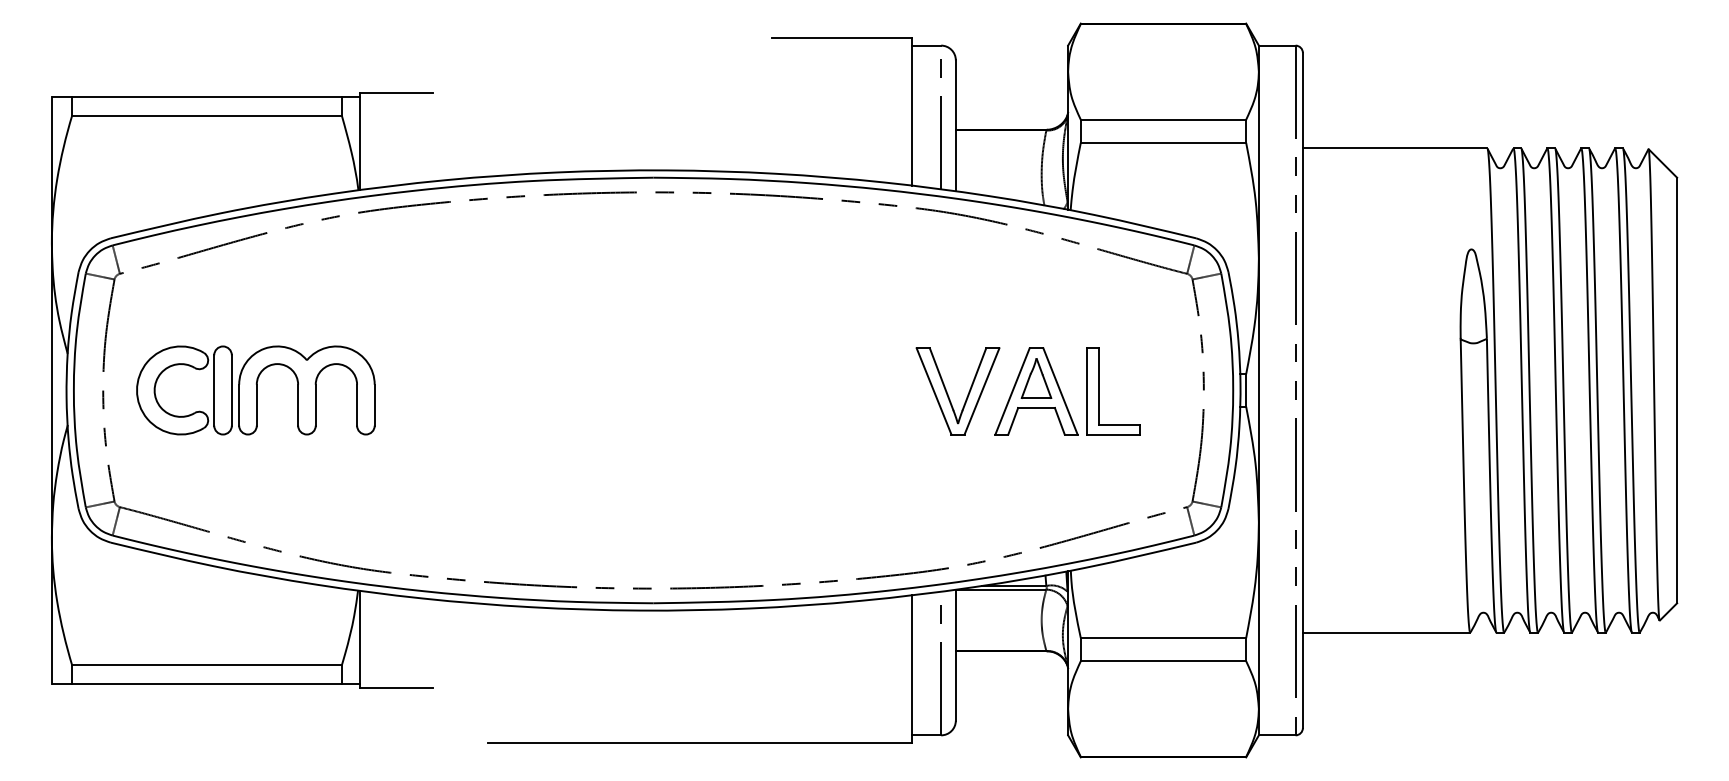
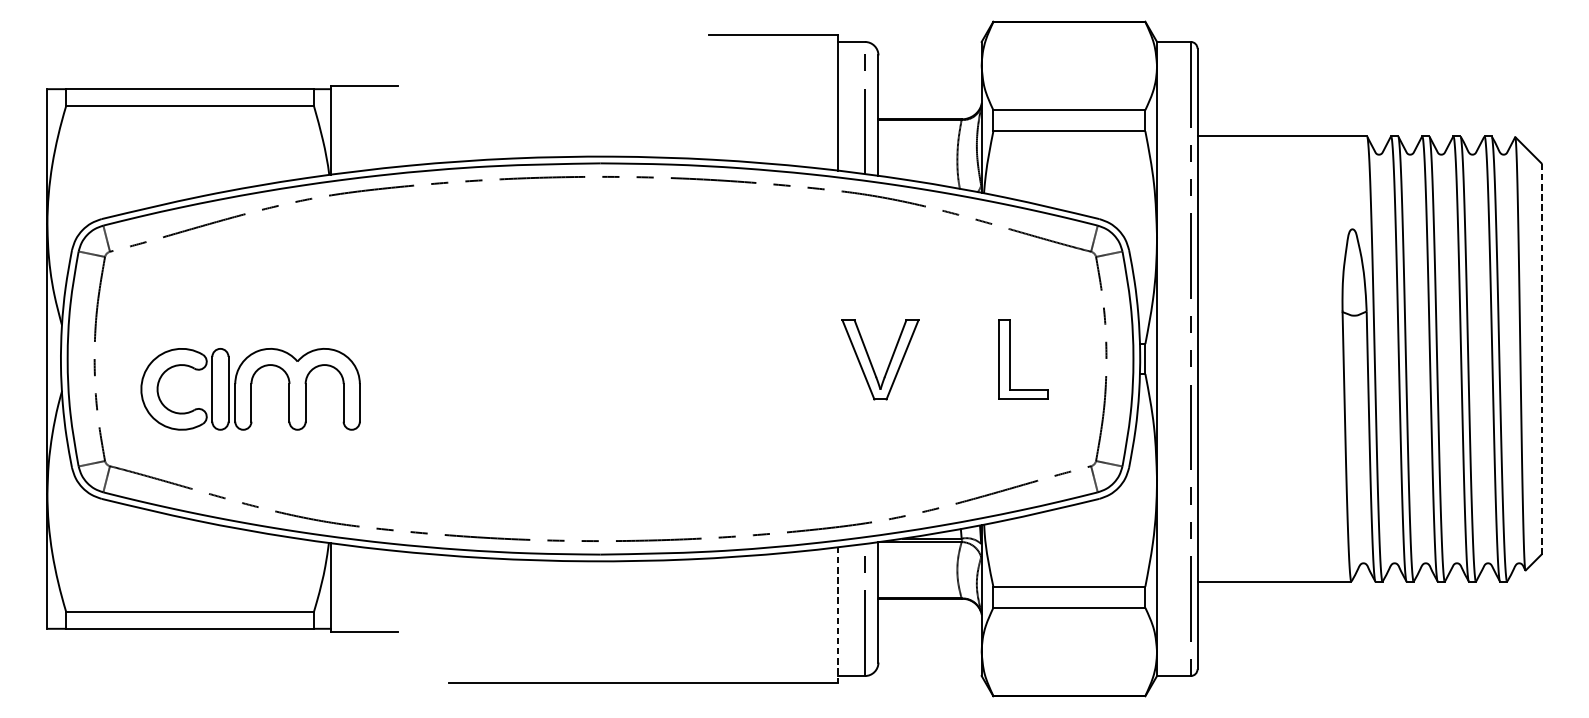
part: (255, 390) -> (250, 389), moved
line: (1677, 390) -> (1541, 359), solid -> dashed
part: (1036, 391) -> (952, 359), removed
line: (911, 668) -> (837, 614), solid -> dashed

